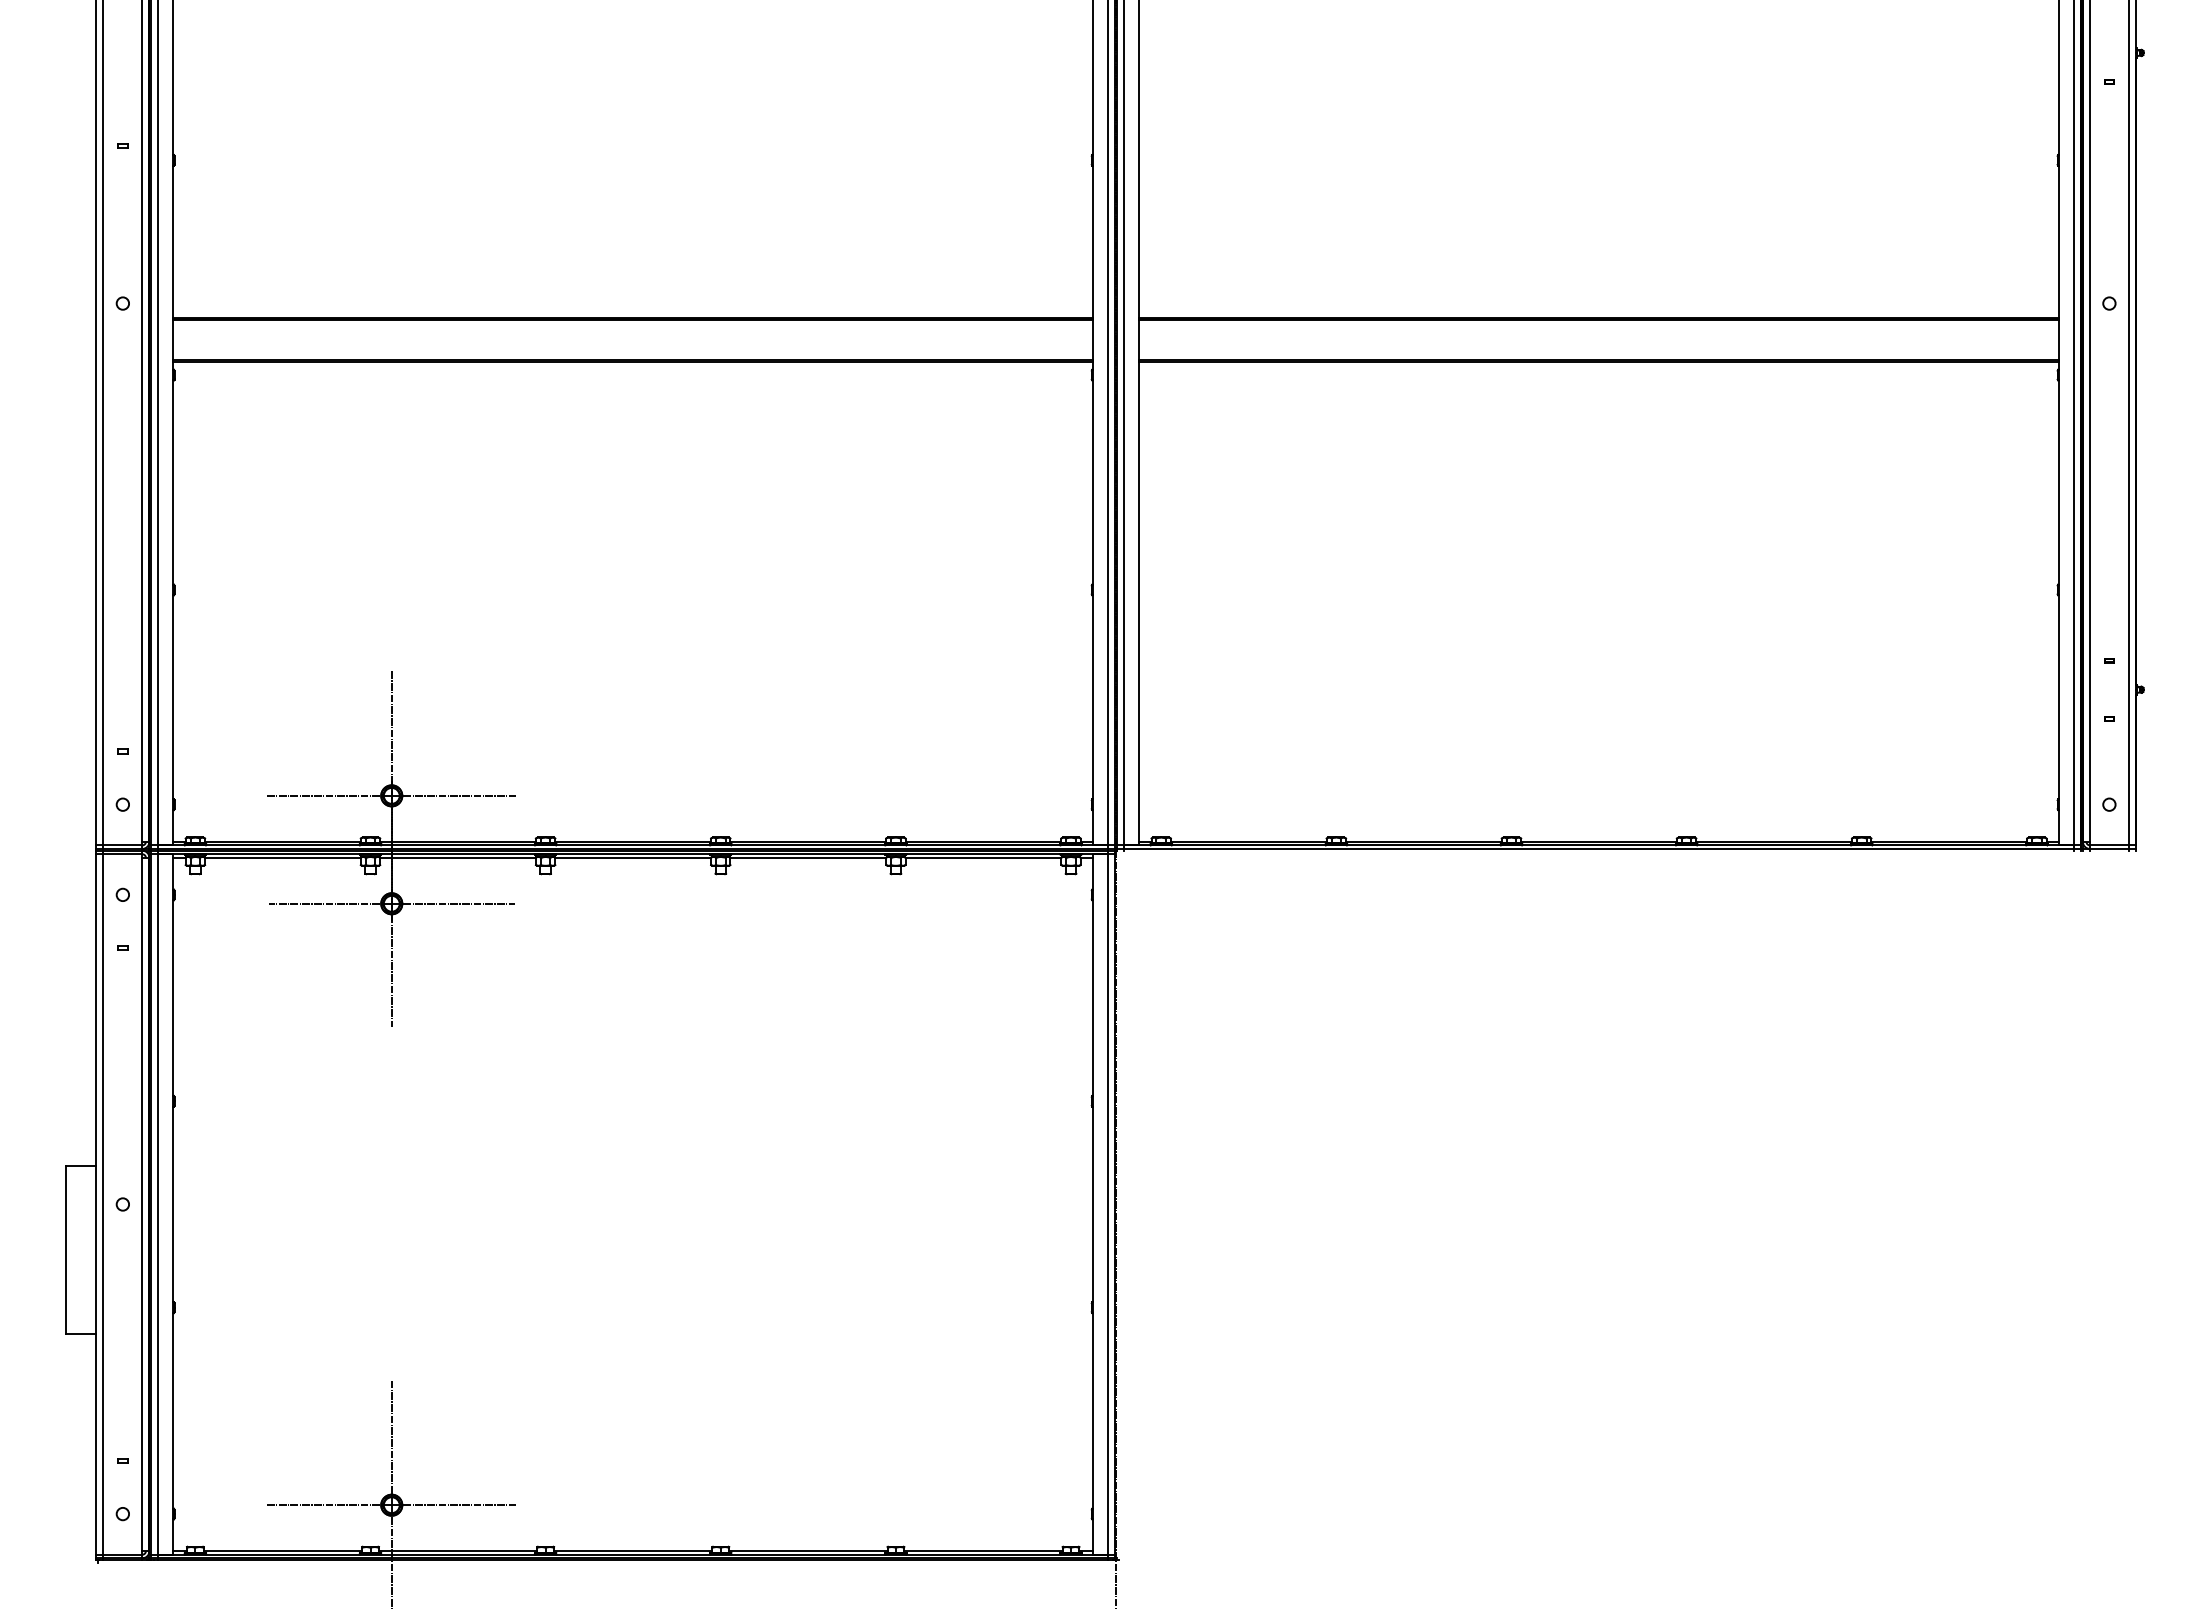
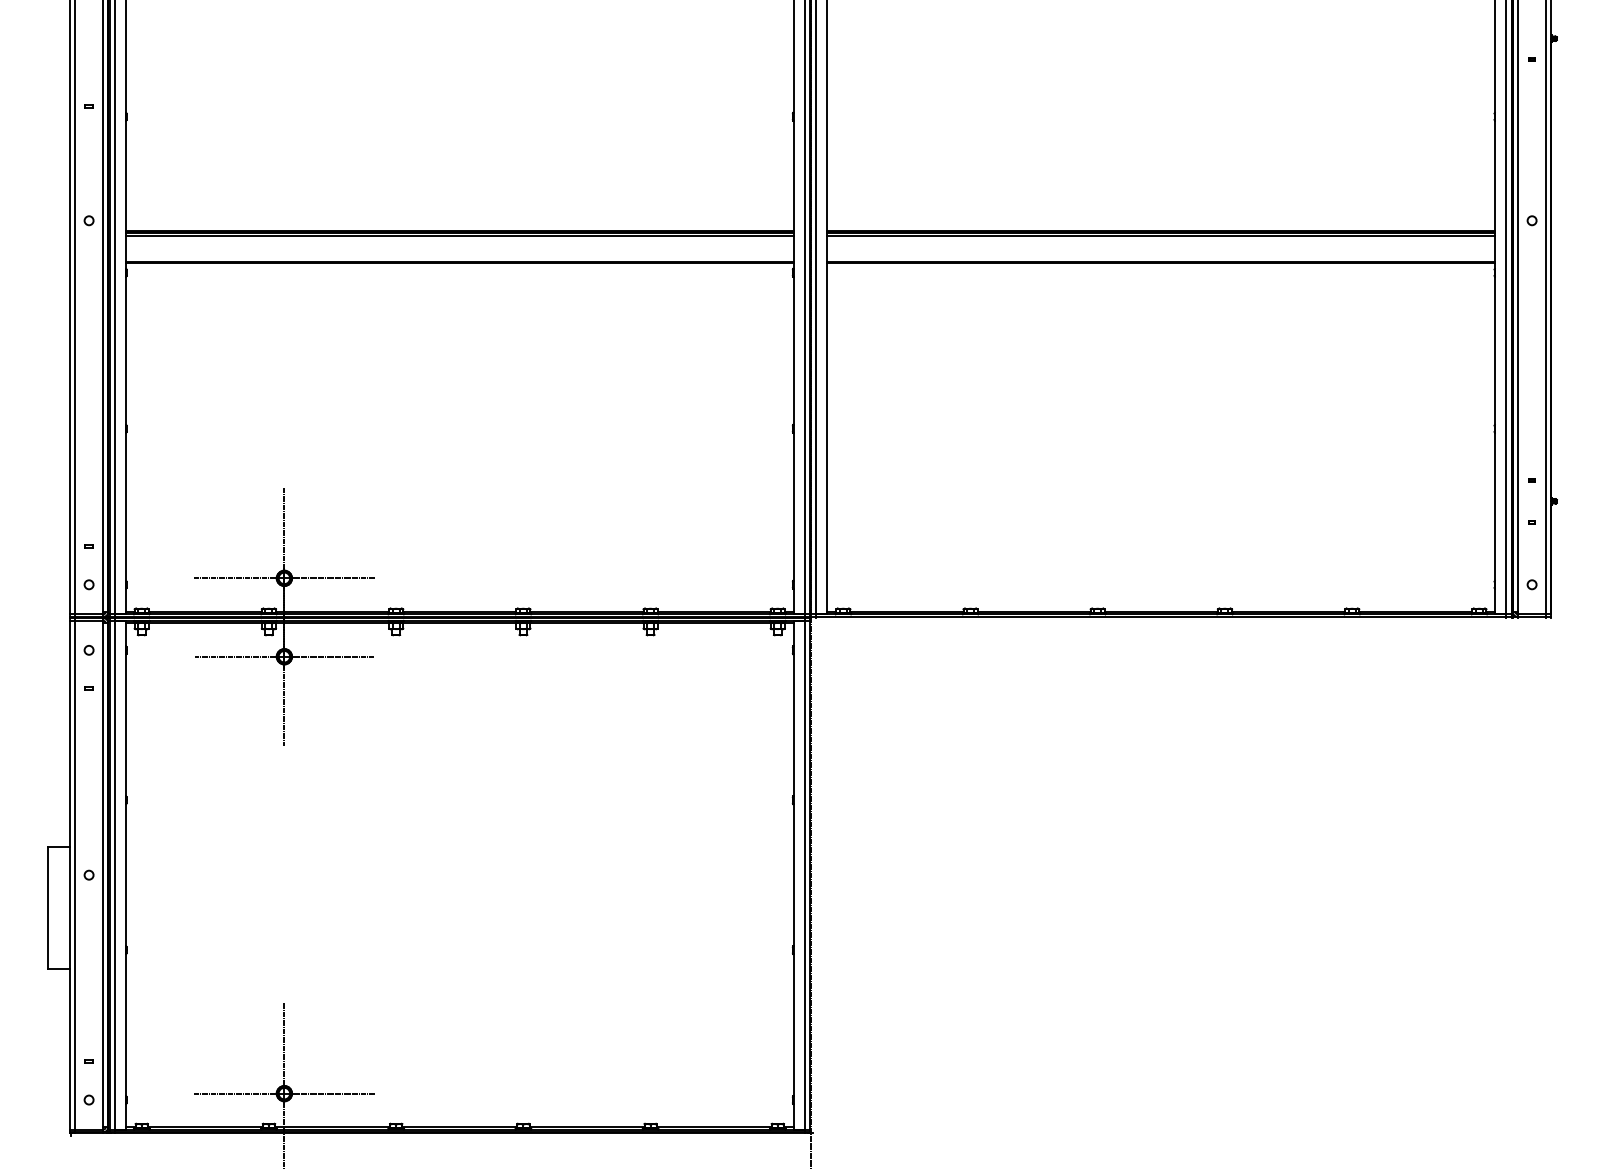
line: (633, 325) -> (460, 236), added
line: (1599, 325) -> (1161, 236), added

